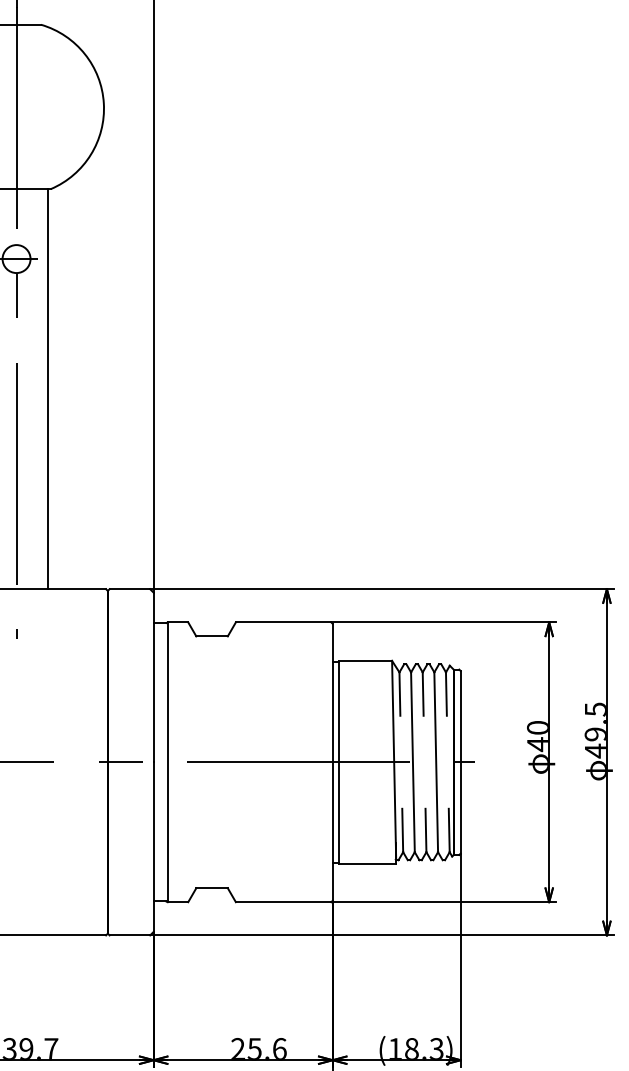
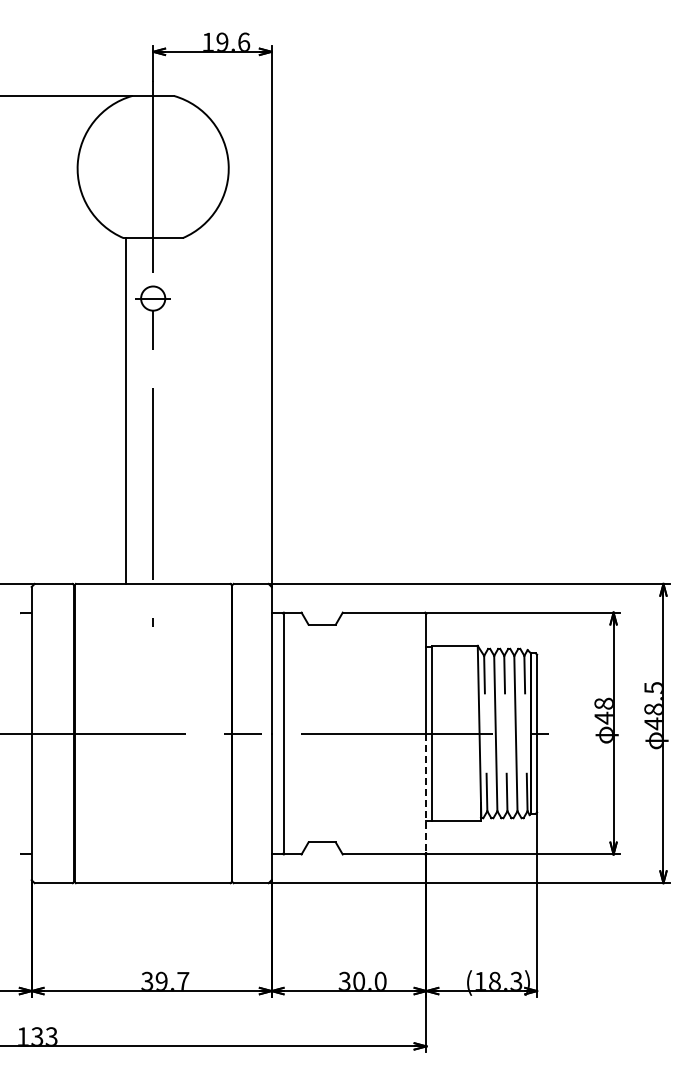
line: (48, 388) -> (180, 410), removed
text: (537, 727) -> (603, 703), 40 -> 48
text: (594, 734) -> (652, 709), 49.5 -> 48.5
line: (332, 831) -> (426, 793), solid -> dashed
text: (258, 1047) -> (362, 980), 25.6 -> 30.0

